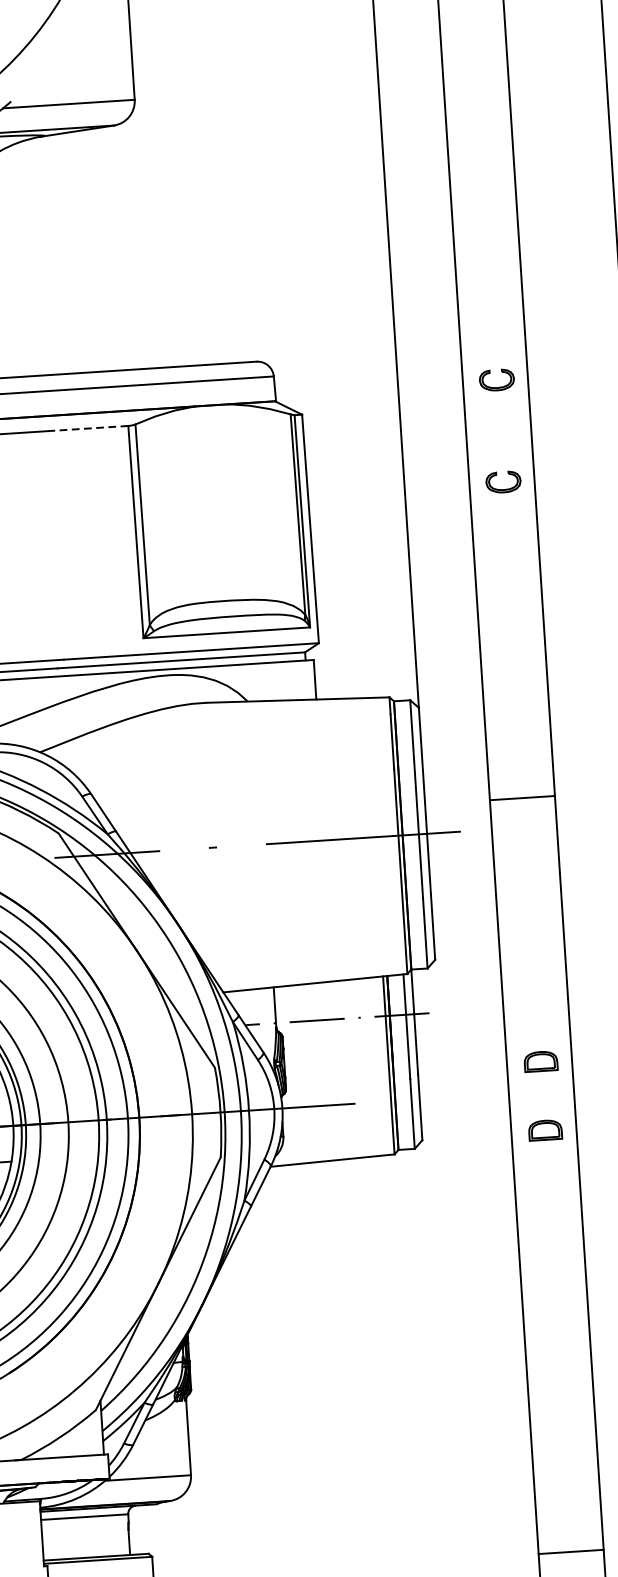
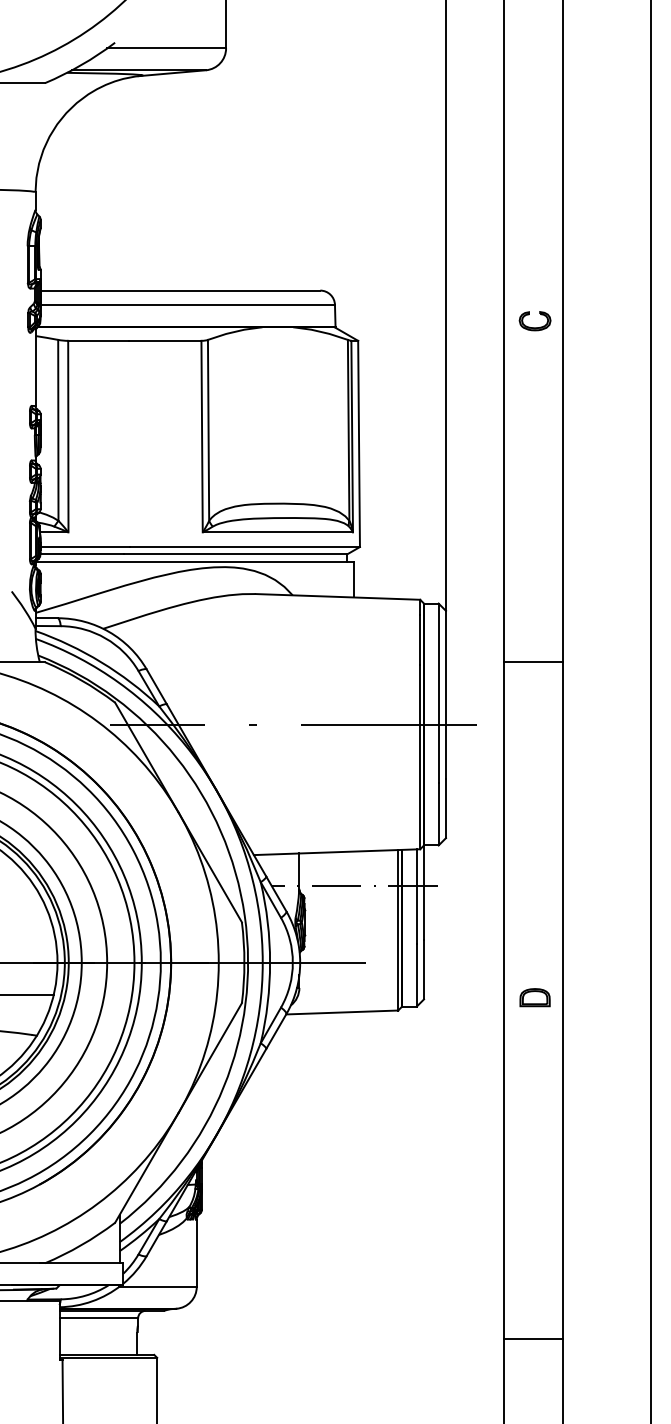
line: (87, 428) -> (164, 340), dashed -> solid
part: (502, 482) -> (534, 413), removed
line: (522, 797) -> (533, 661), moved
part: (540, 1061) -> (534, 935), removed
line: (570, 1551) -> (533, 1338), moved

